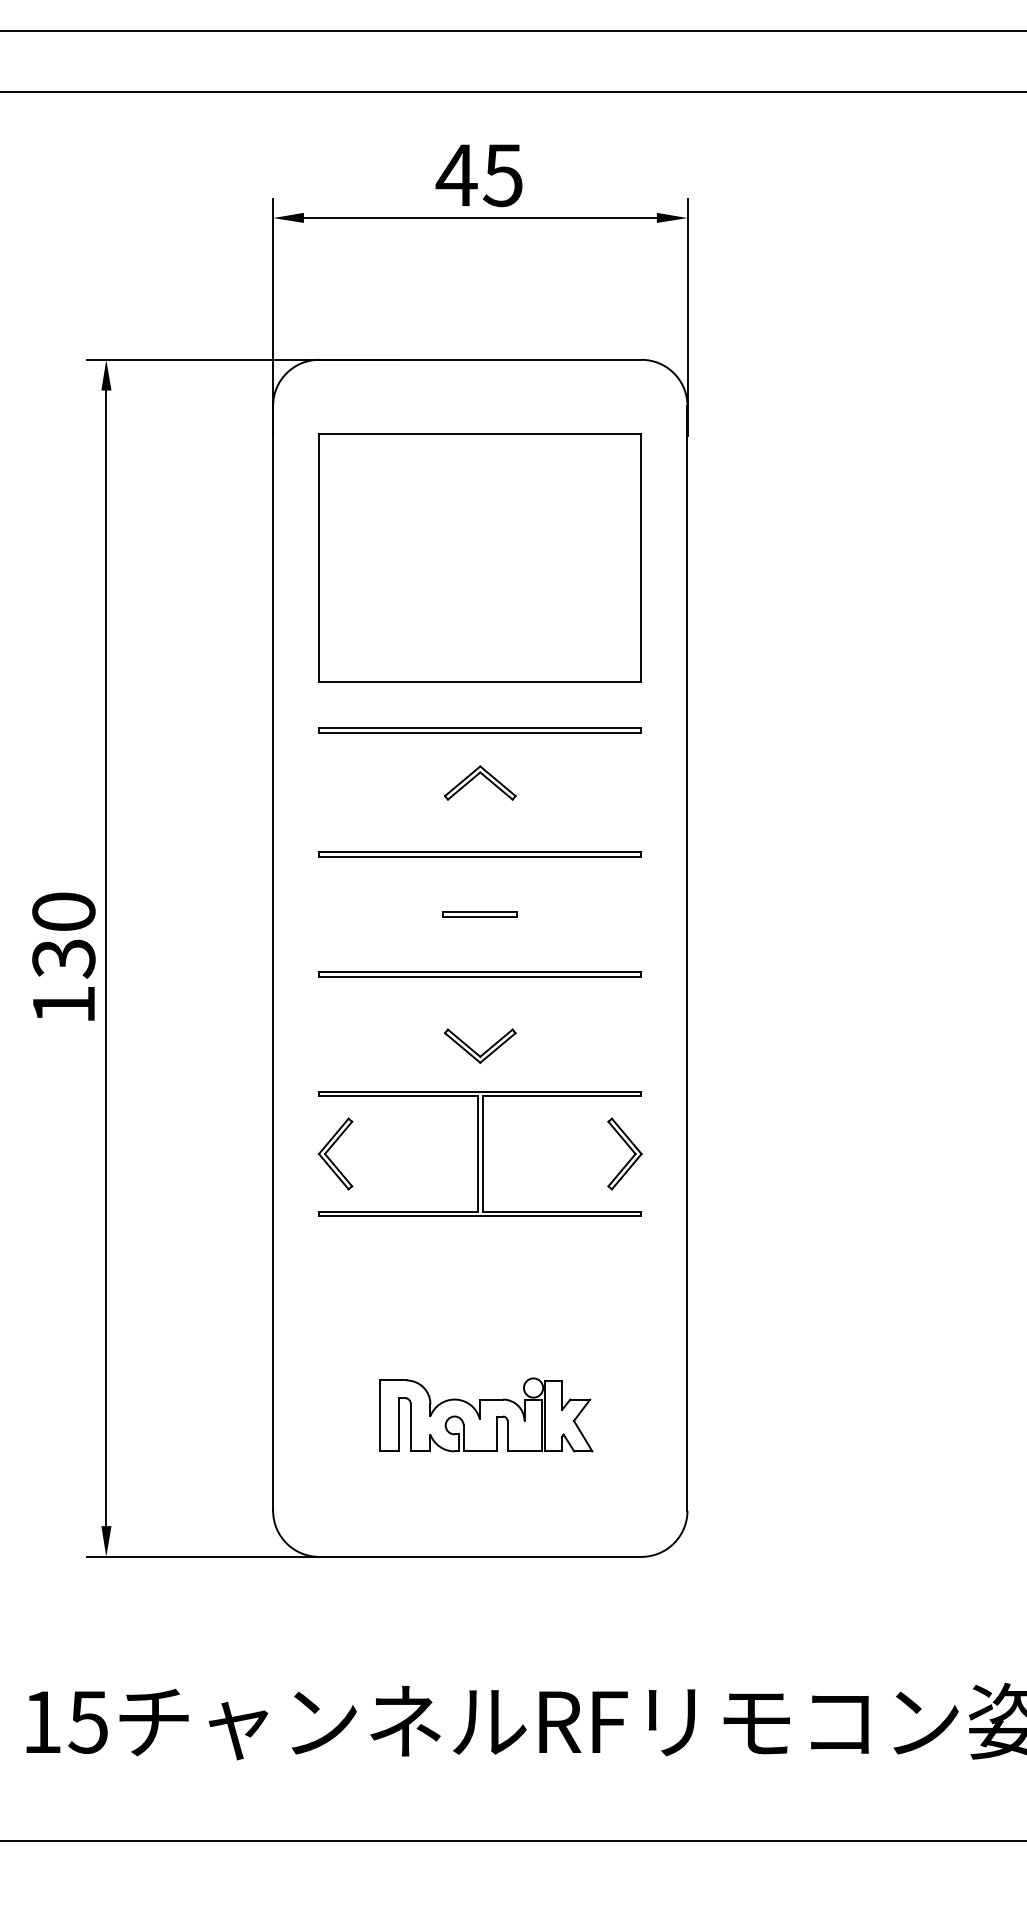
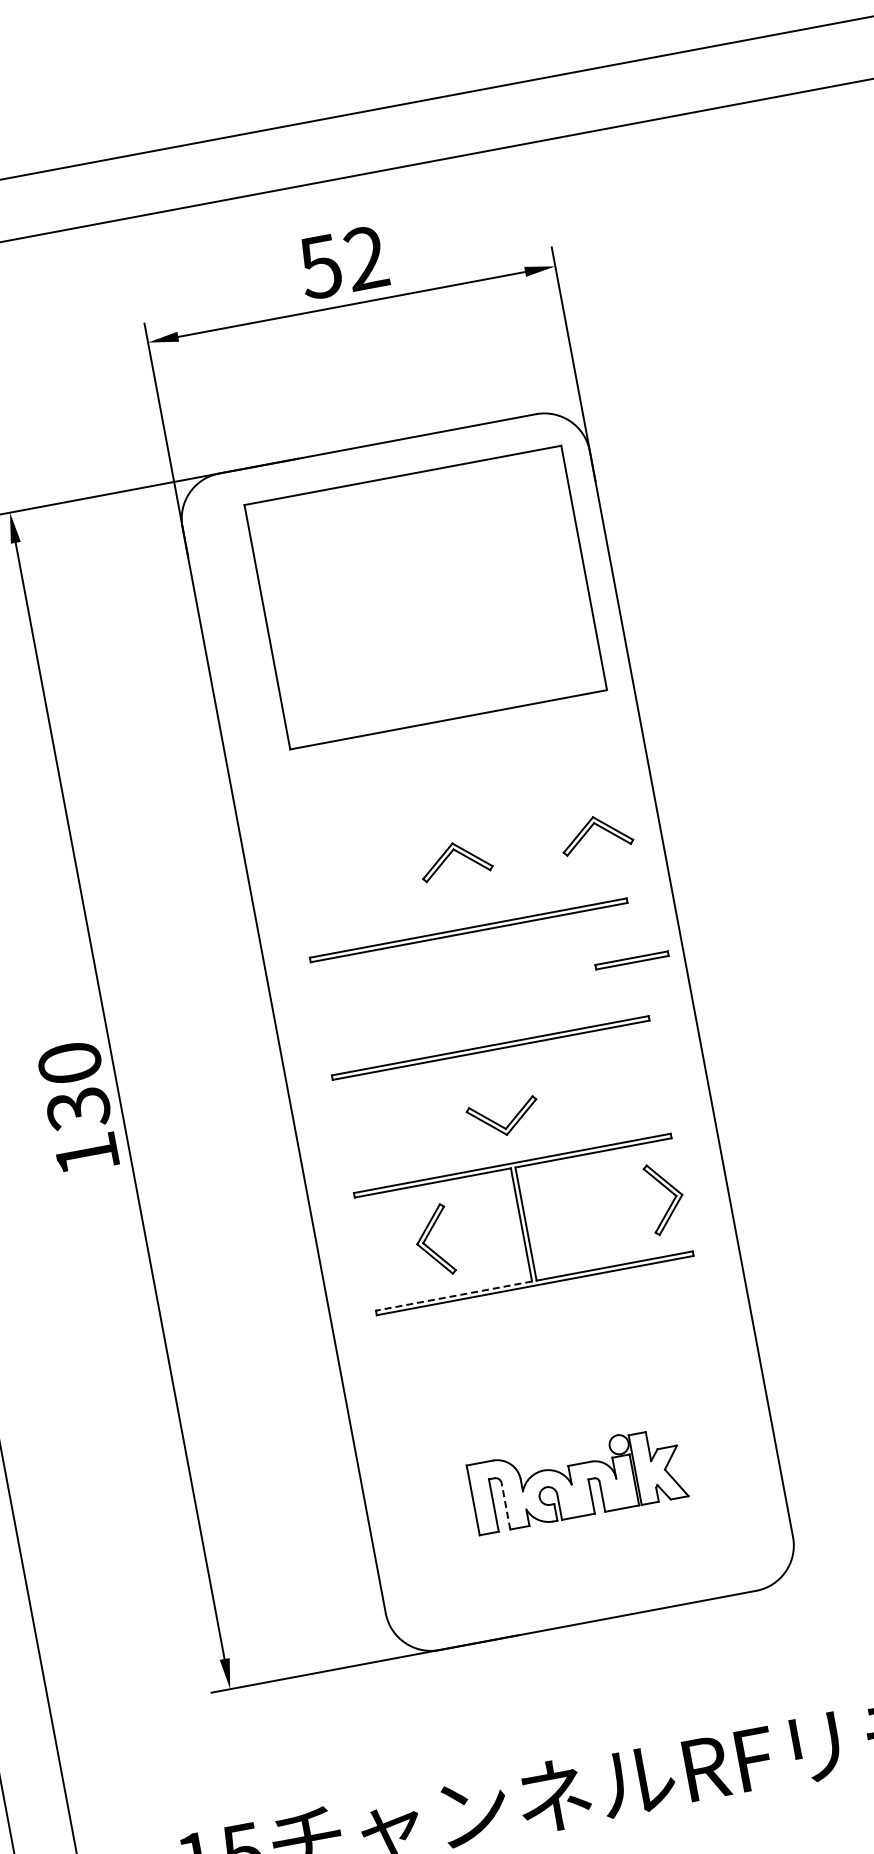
text: (478, 175) -> (341, 262), 45 -> 52
part: (479, 557) -> (424, 597), moved
part: (479, 730) -> (445, 808), removed
part: (620, 776) -> (592, 827), added
part: (479, 914) -> (631, 960), moved
part: (330, 1149) -> (427, 1237), moved
line: (398, 1211) -> (453, 1296), solid -> dashed
line: (410, 1427) -> (505, 1506), solid -> dashed

